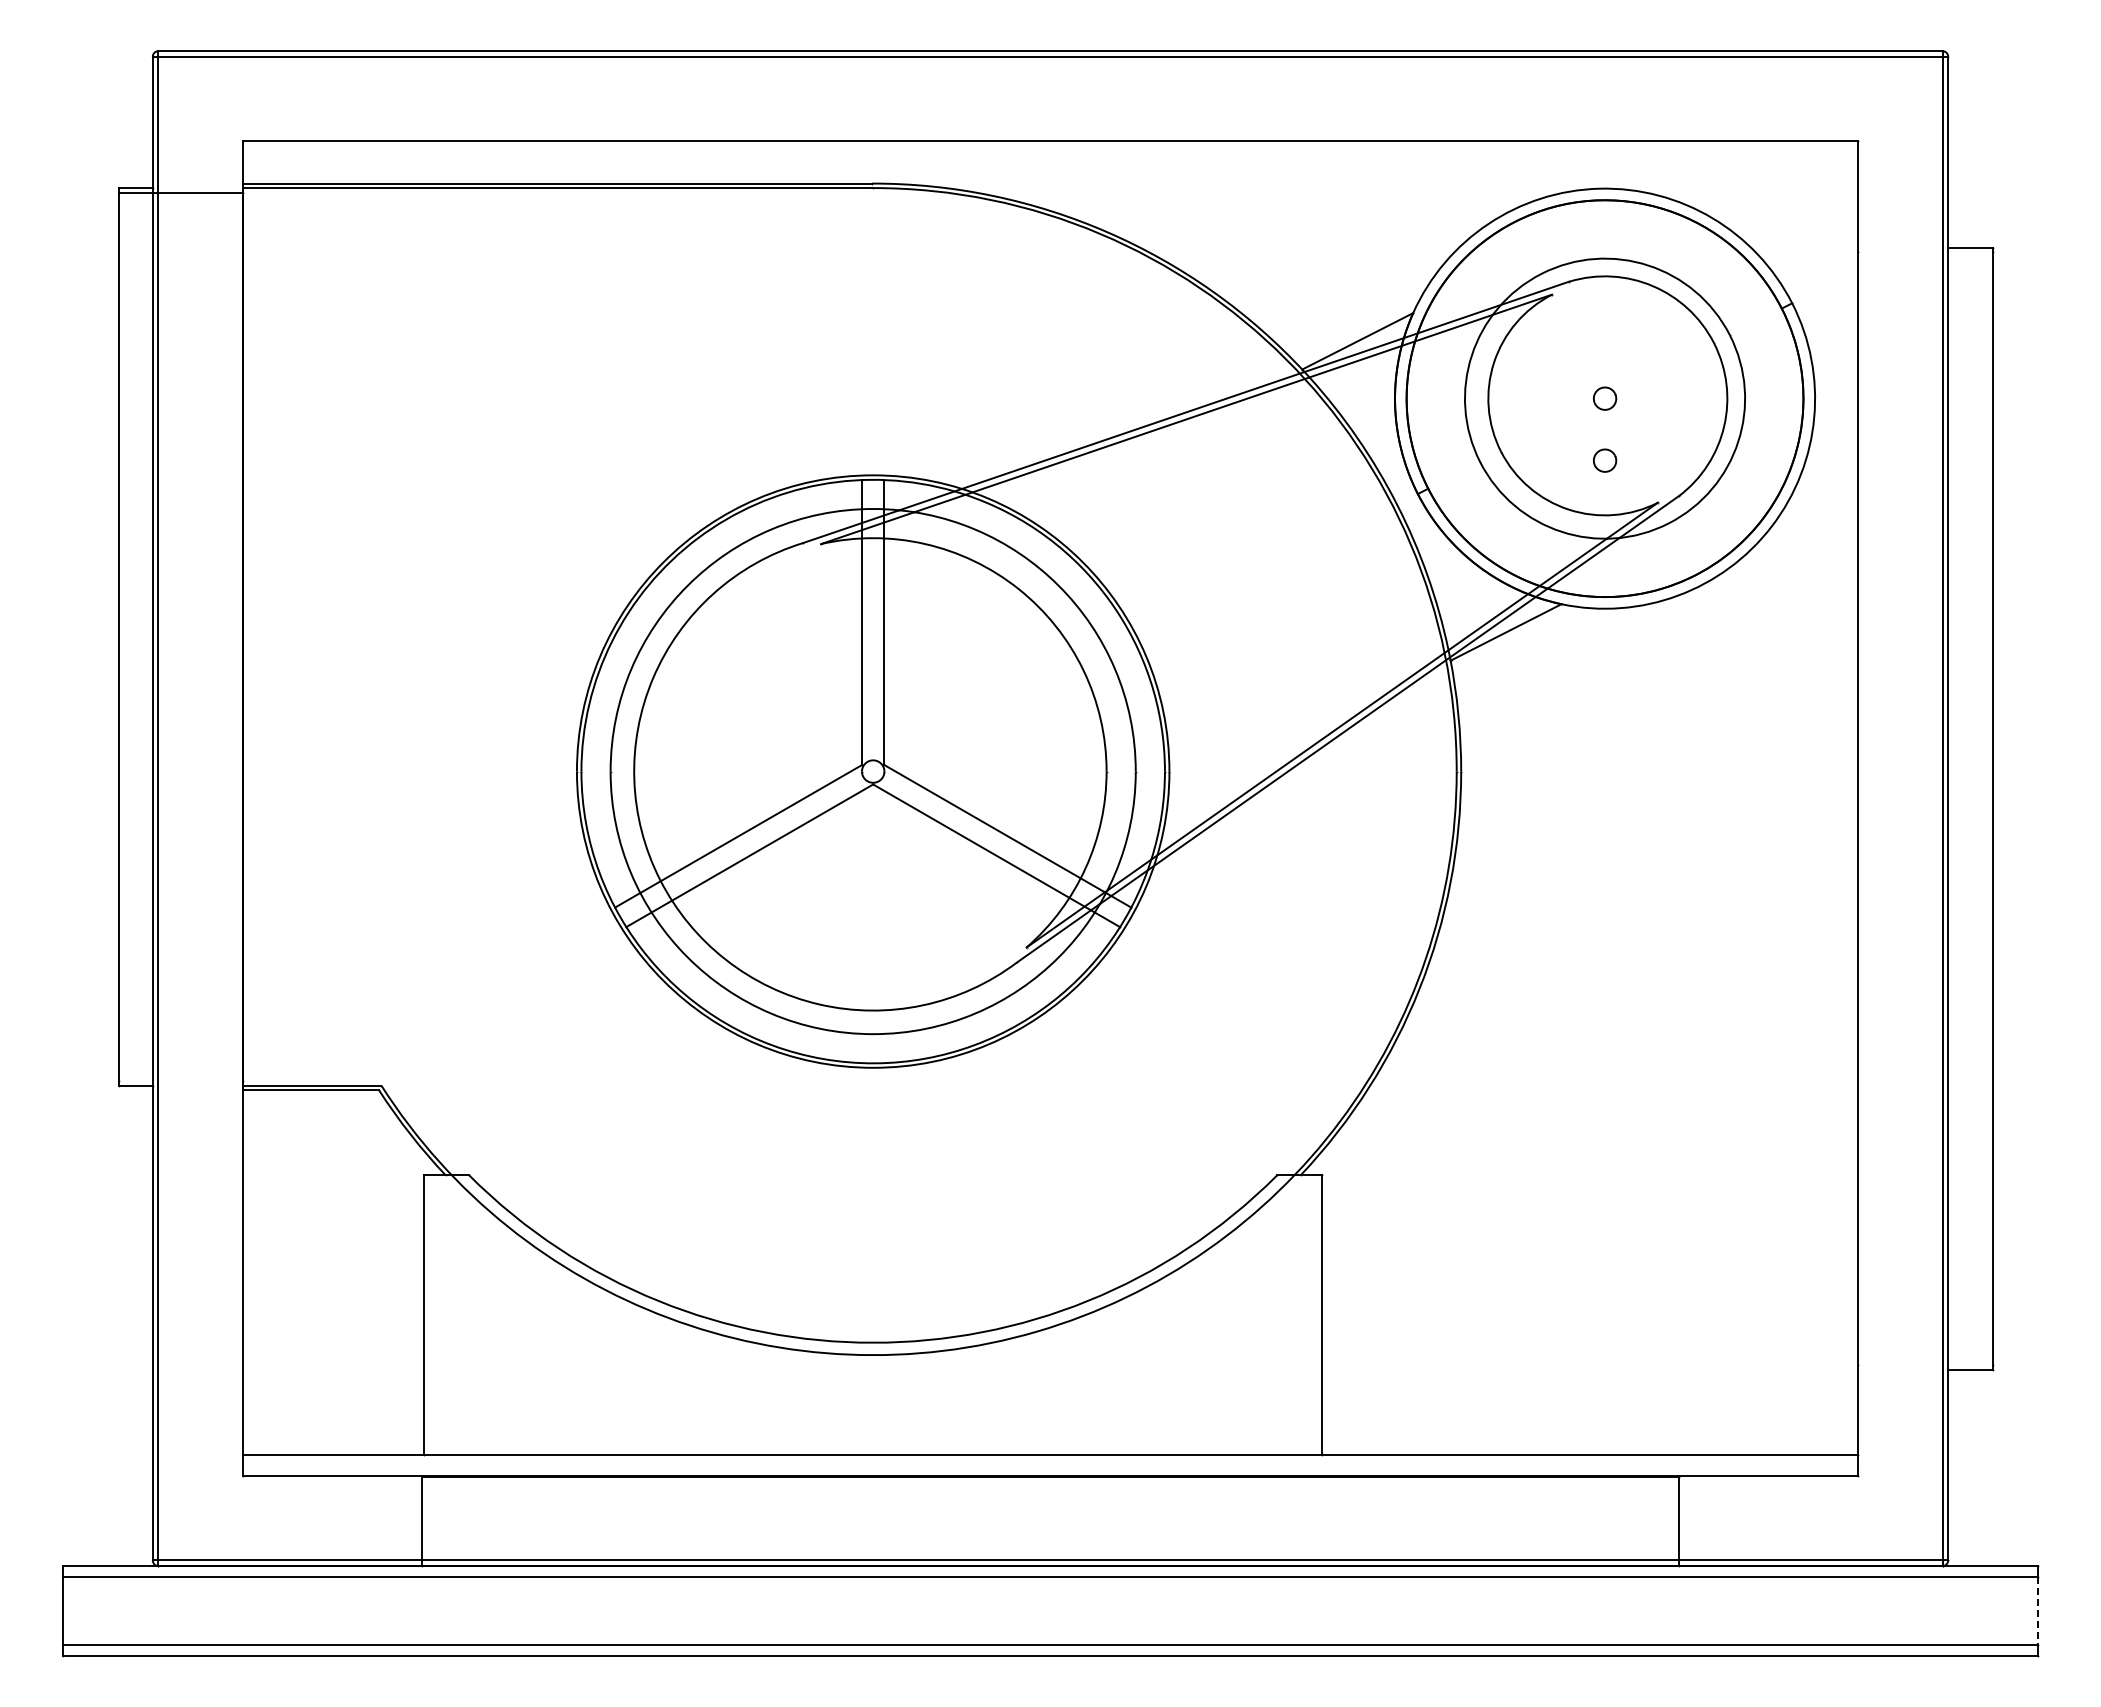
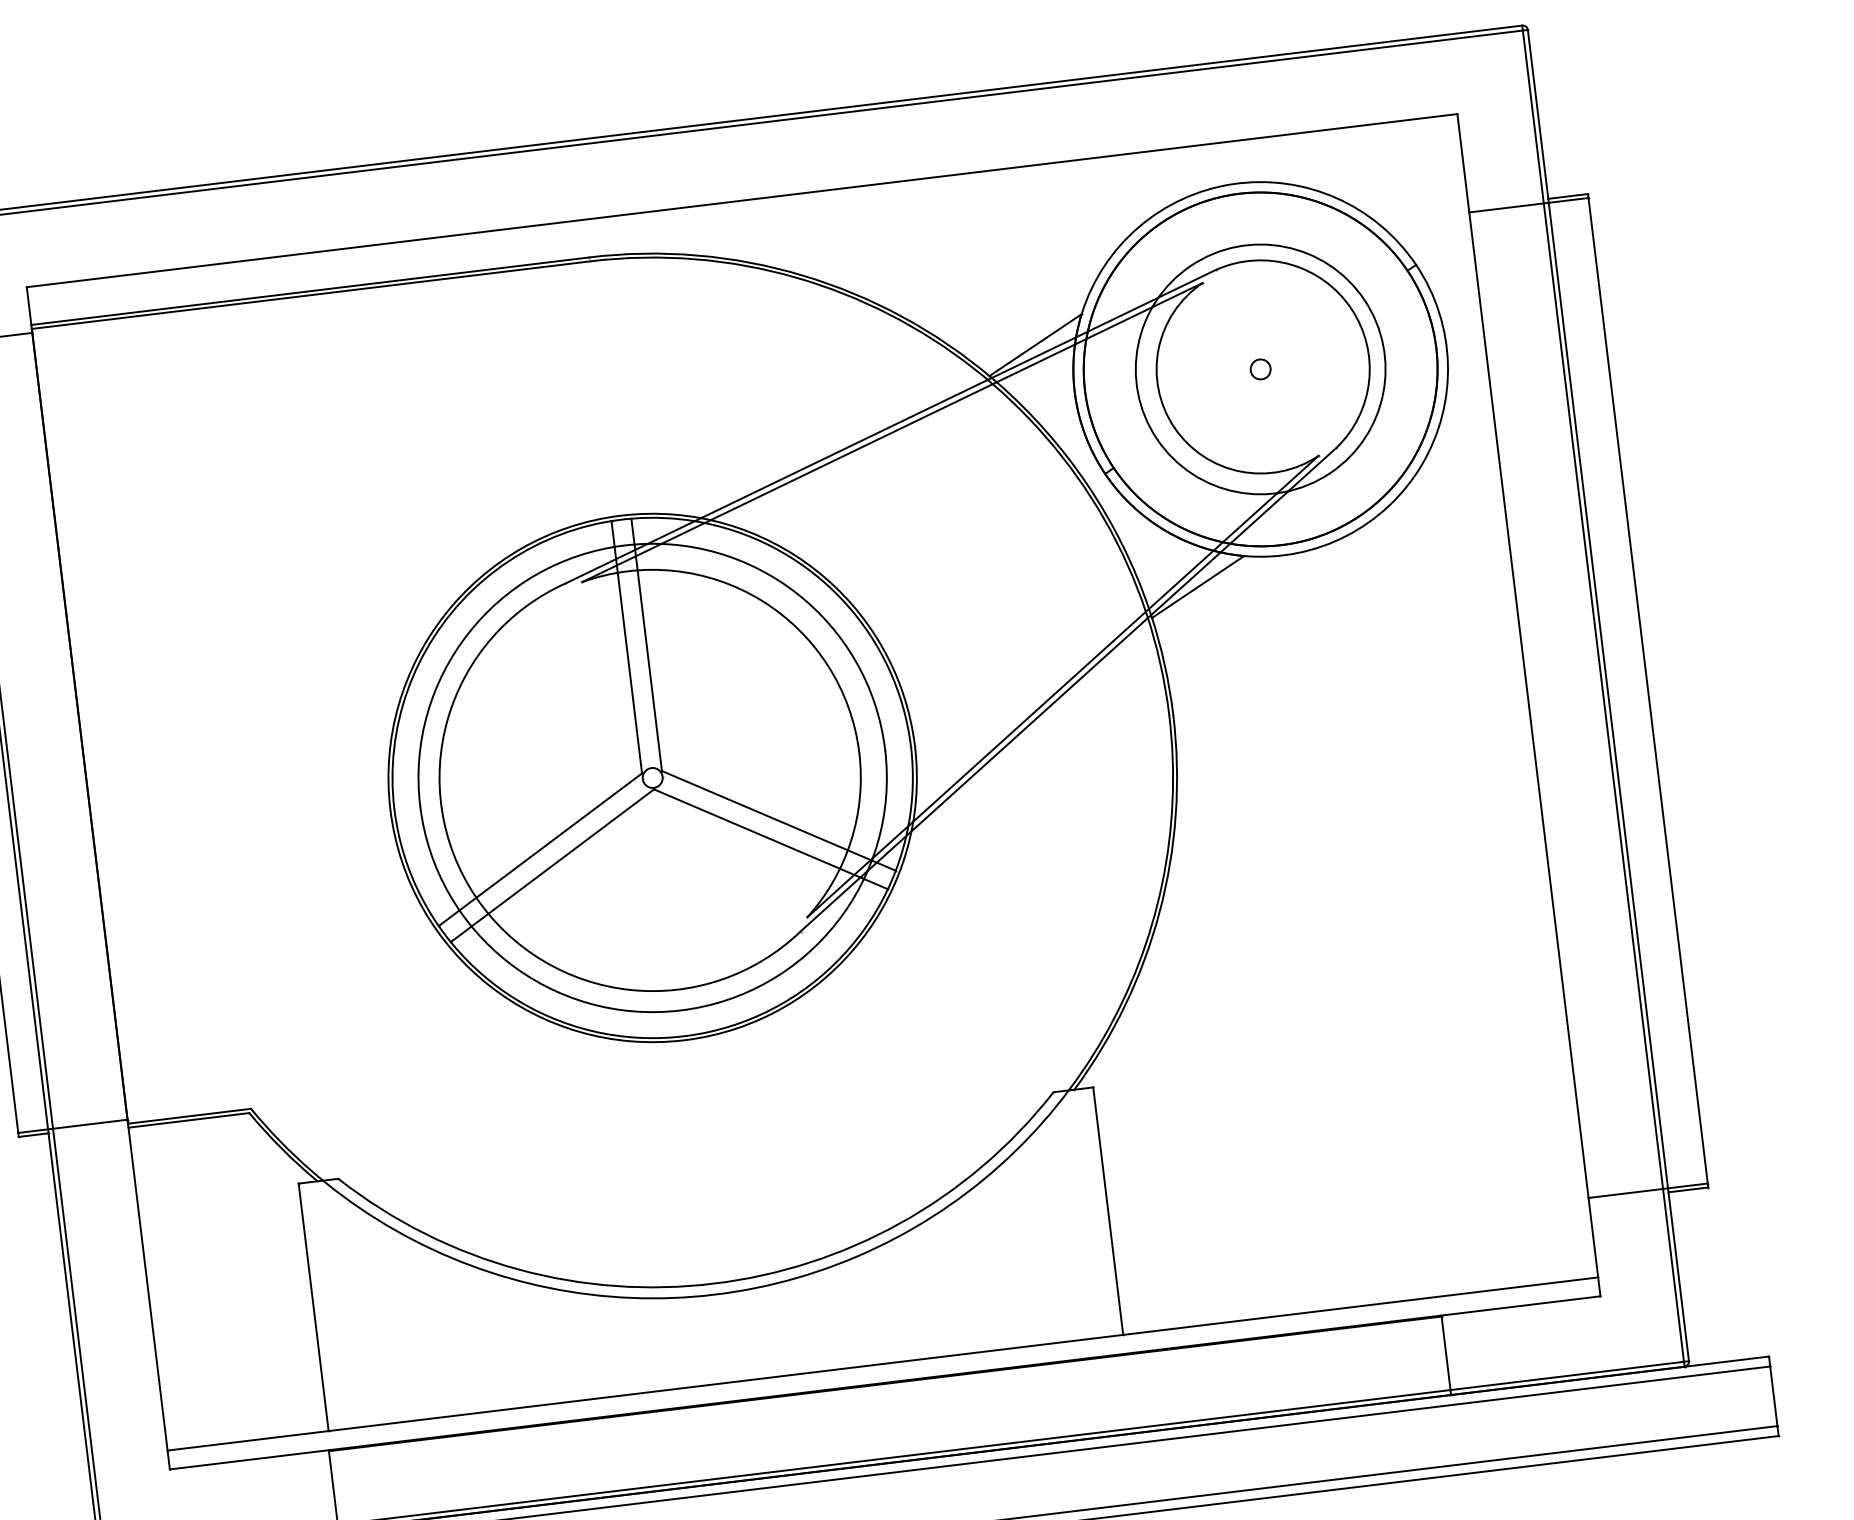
line: (1925, 252) -> (1528, 205), added
part: (1605, 460) -> (1267, 424), removed
line: (180, 1081) -> (72, 1126), added
line: (1925, 1365) -> (1647, 1191), added
line: (2037, 1610) -> (1773, 1395), dashed -> solid

